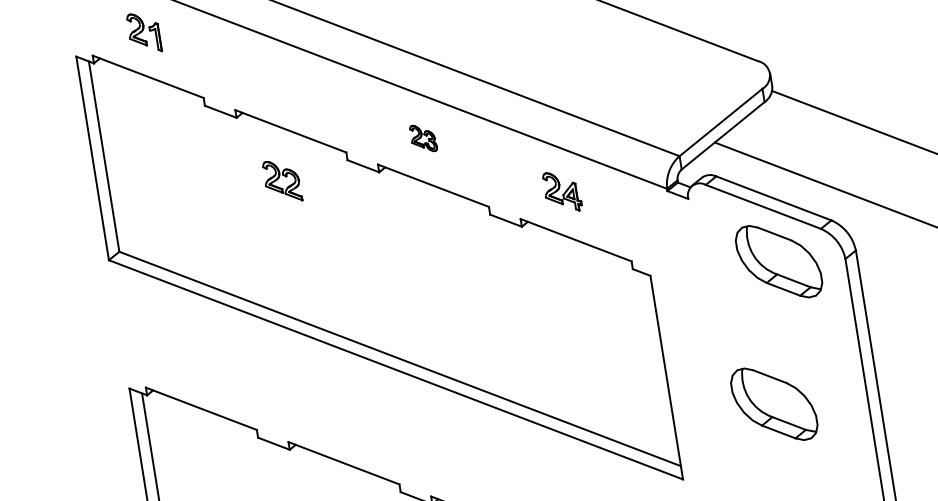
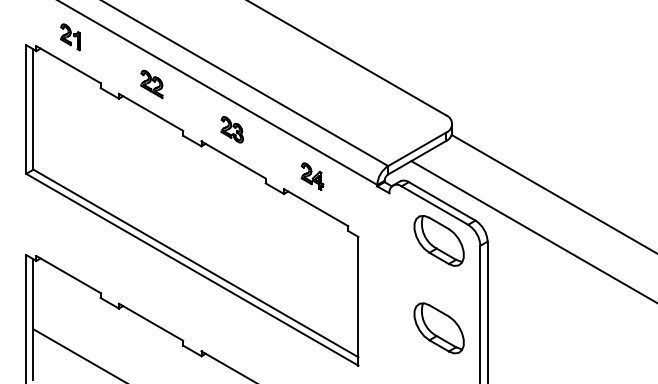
part: (422, 138) -> (231, 129), size x1.43
part: (281, 181) -> (151, 84), moved
part: (773, 404) -> (438, 328), moved

